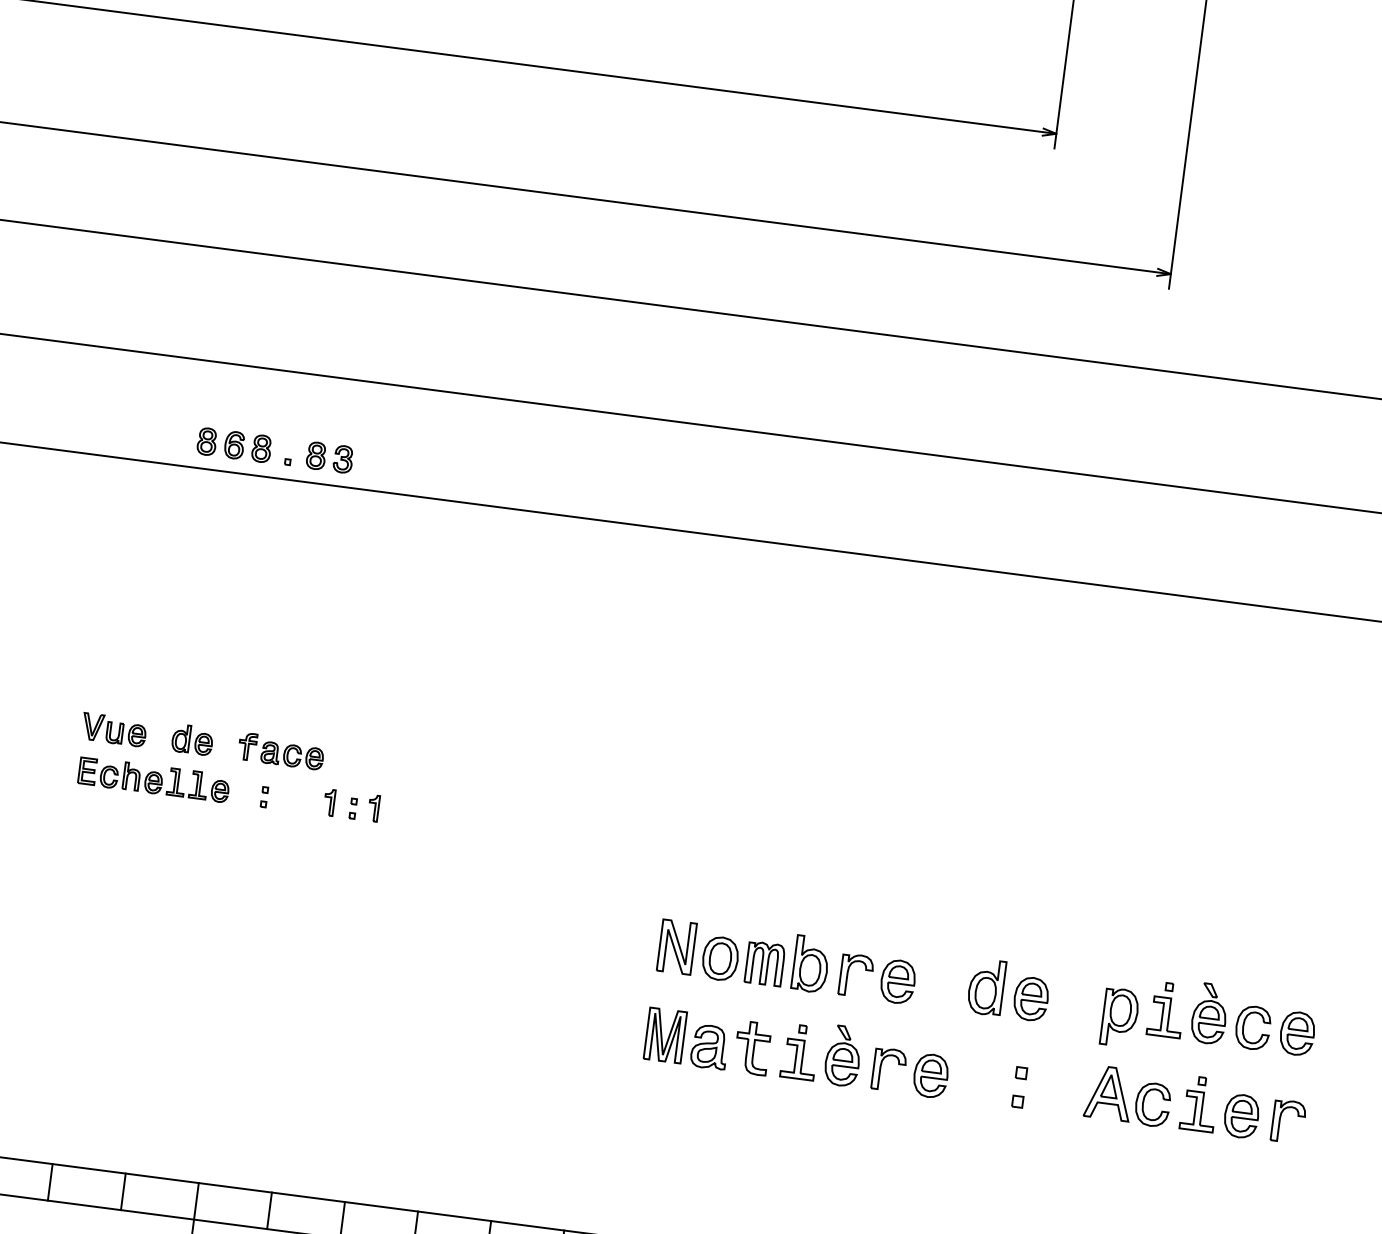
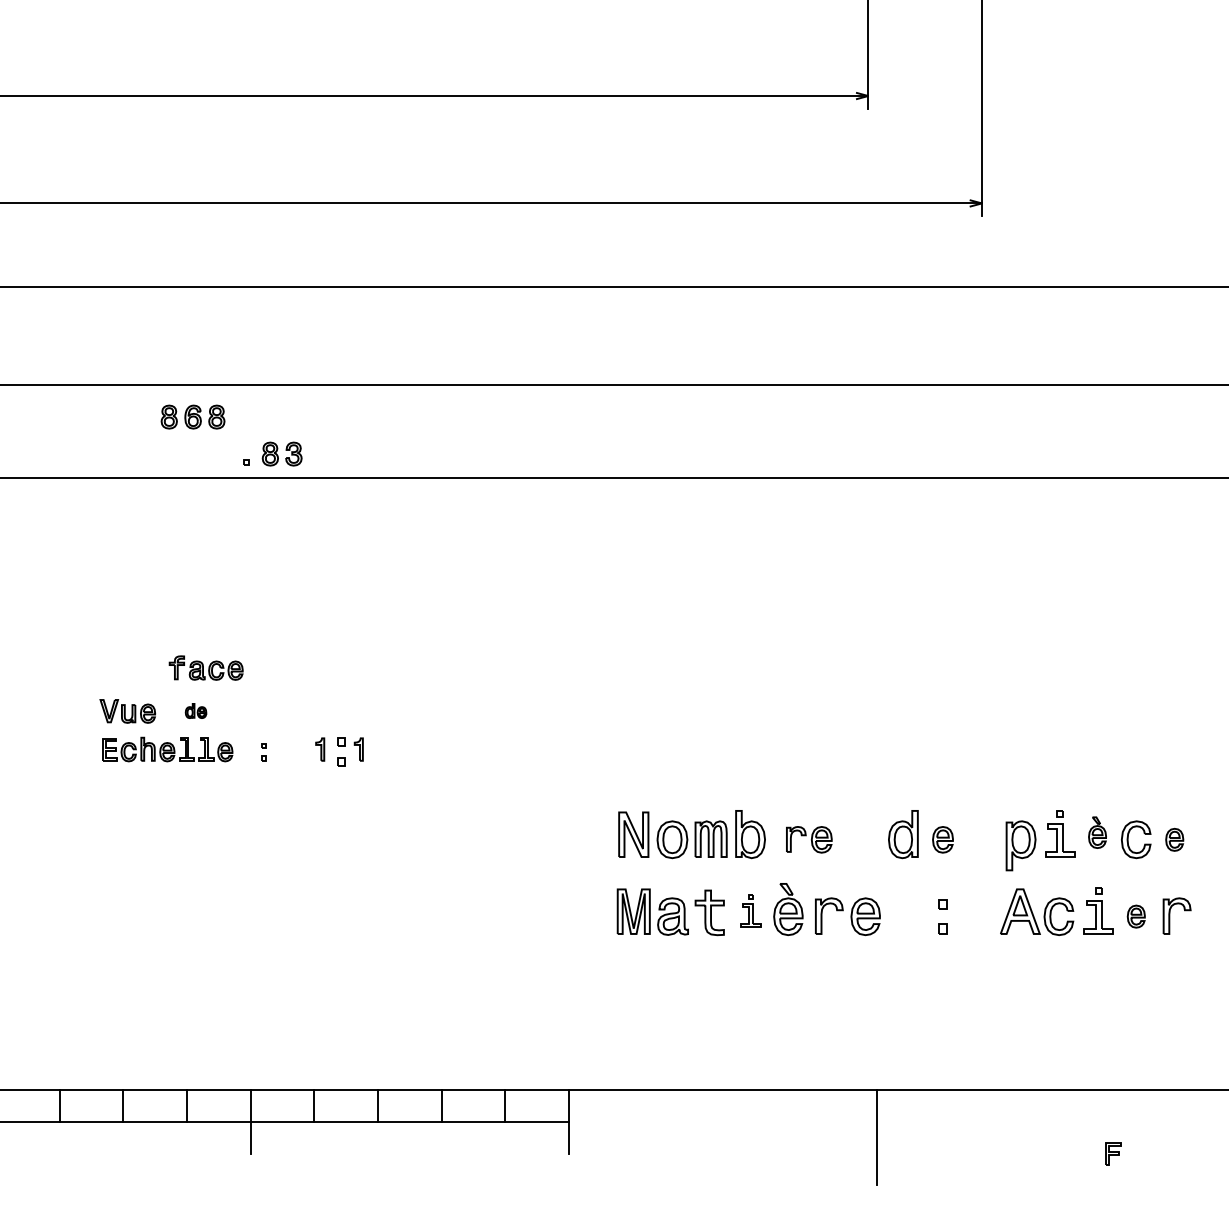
part: (233, 444) -> (192, 416), moved
part: (192, 739) -> (195, 710), size x0.6
part: (280, 750) -> (205, 667), moved
part: (352, 808) -> (340, 752), size x1.6
part: (877, 978) -> (809, 839), size x0.7
part: (1030, 998) -> (942, 839), size x0.7
part: (1209, 1013) -> (1097, 832), size x0.6
part: (1297, 1033) -> (1174, 839), size x0.6
part: (799, 1051) -> (750, 910), size x0.7
part: (1241, 1116) -> (1136, 916), size x0.6

